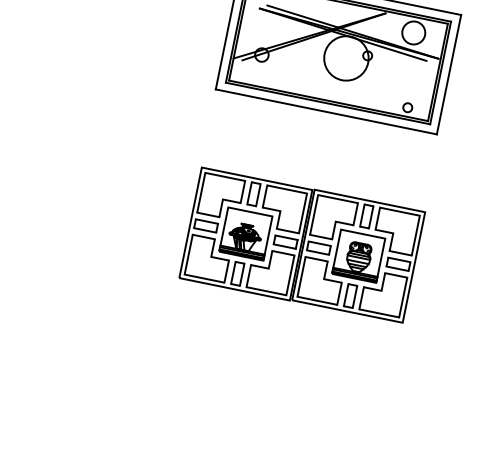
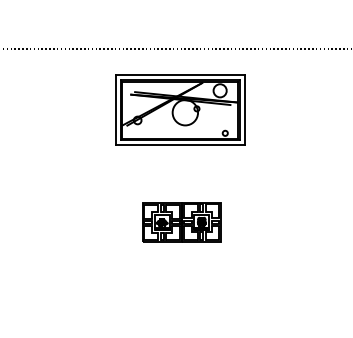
part: (301, 245) -> (181, 222), size x0.6

